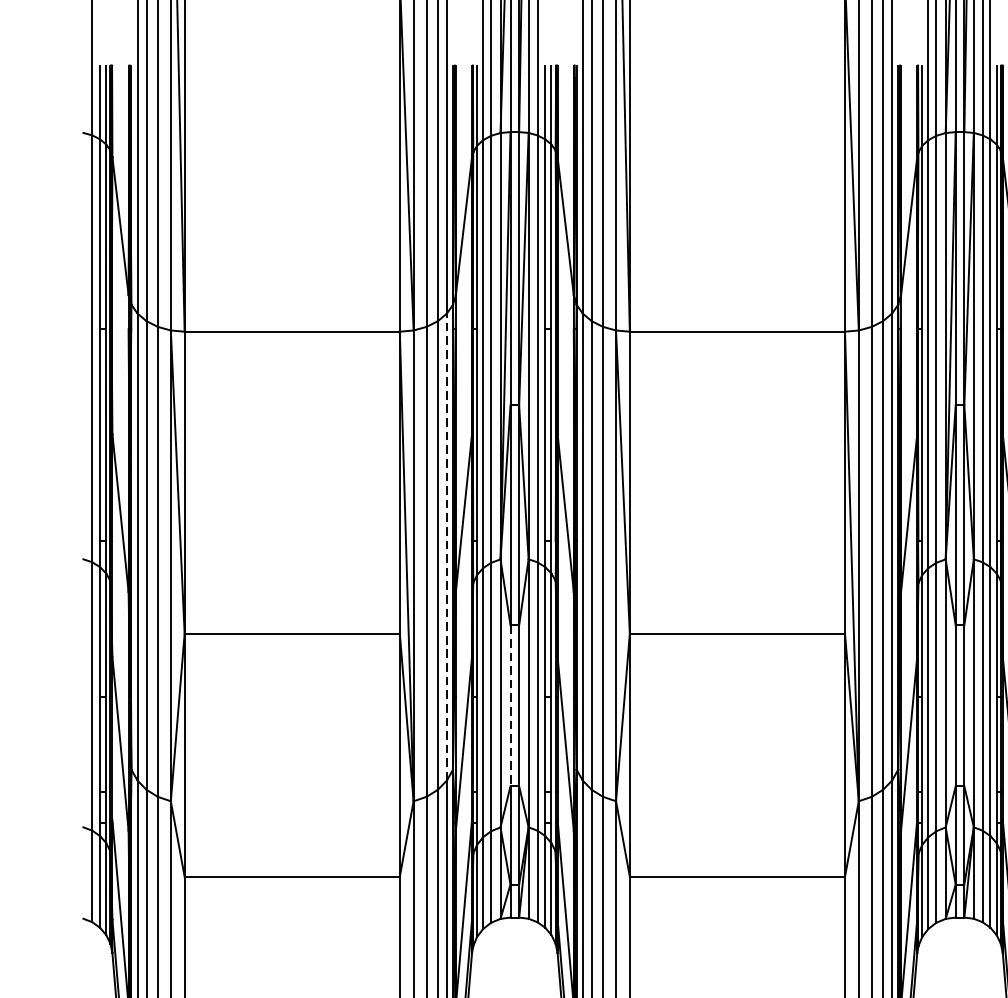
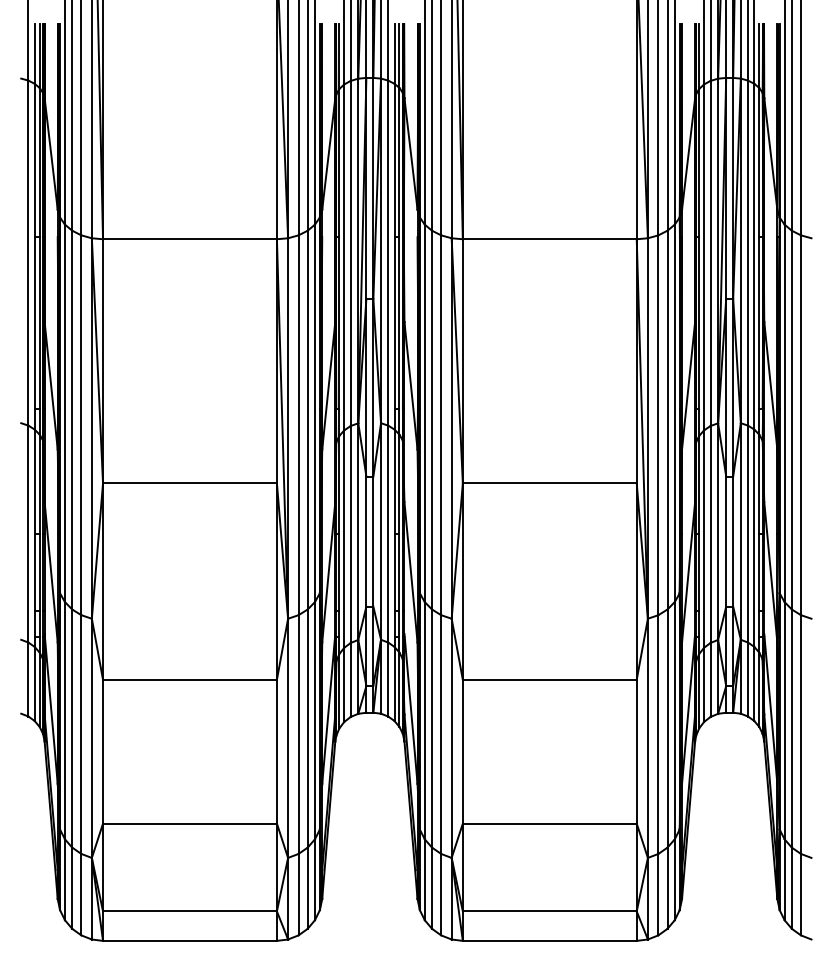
line: (446, 547) -> (314, 413), dashed -> solid
line: (510, 706) -> (366, 542), dashed -> solid

